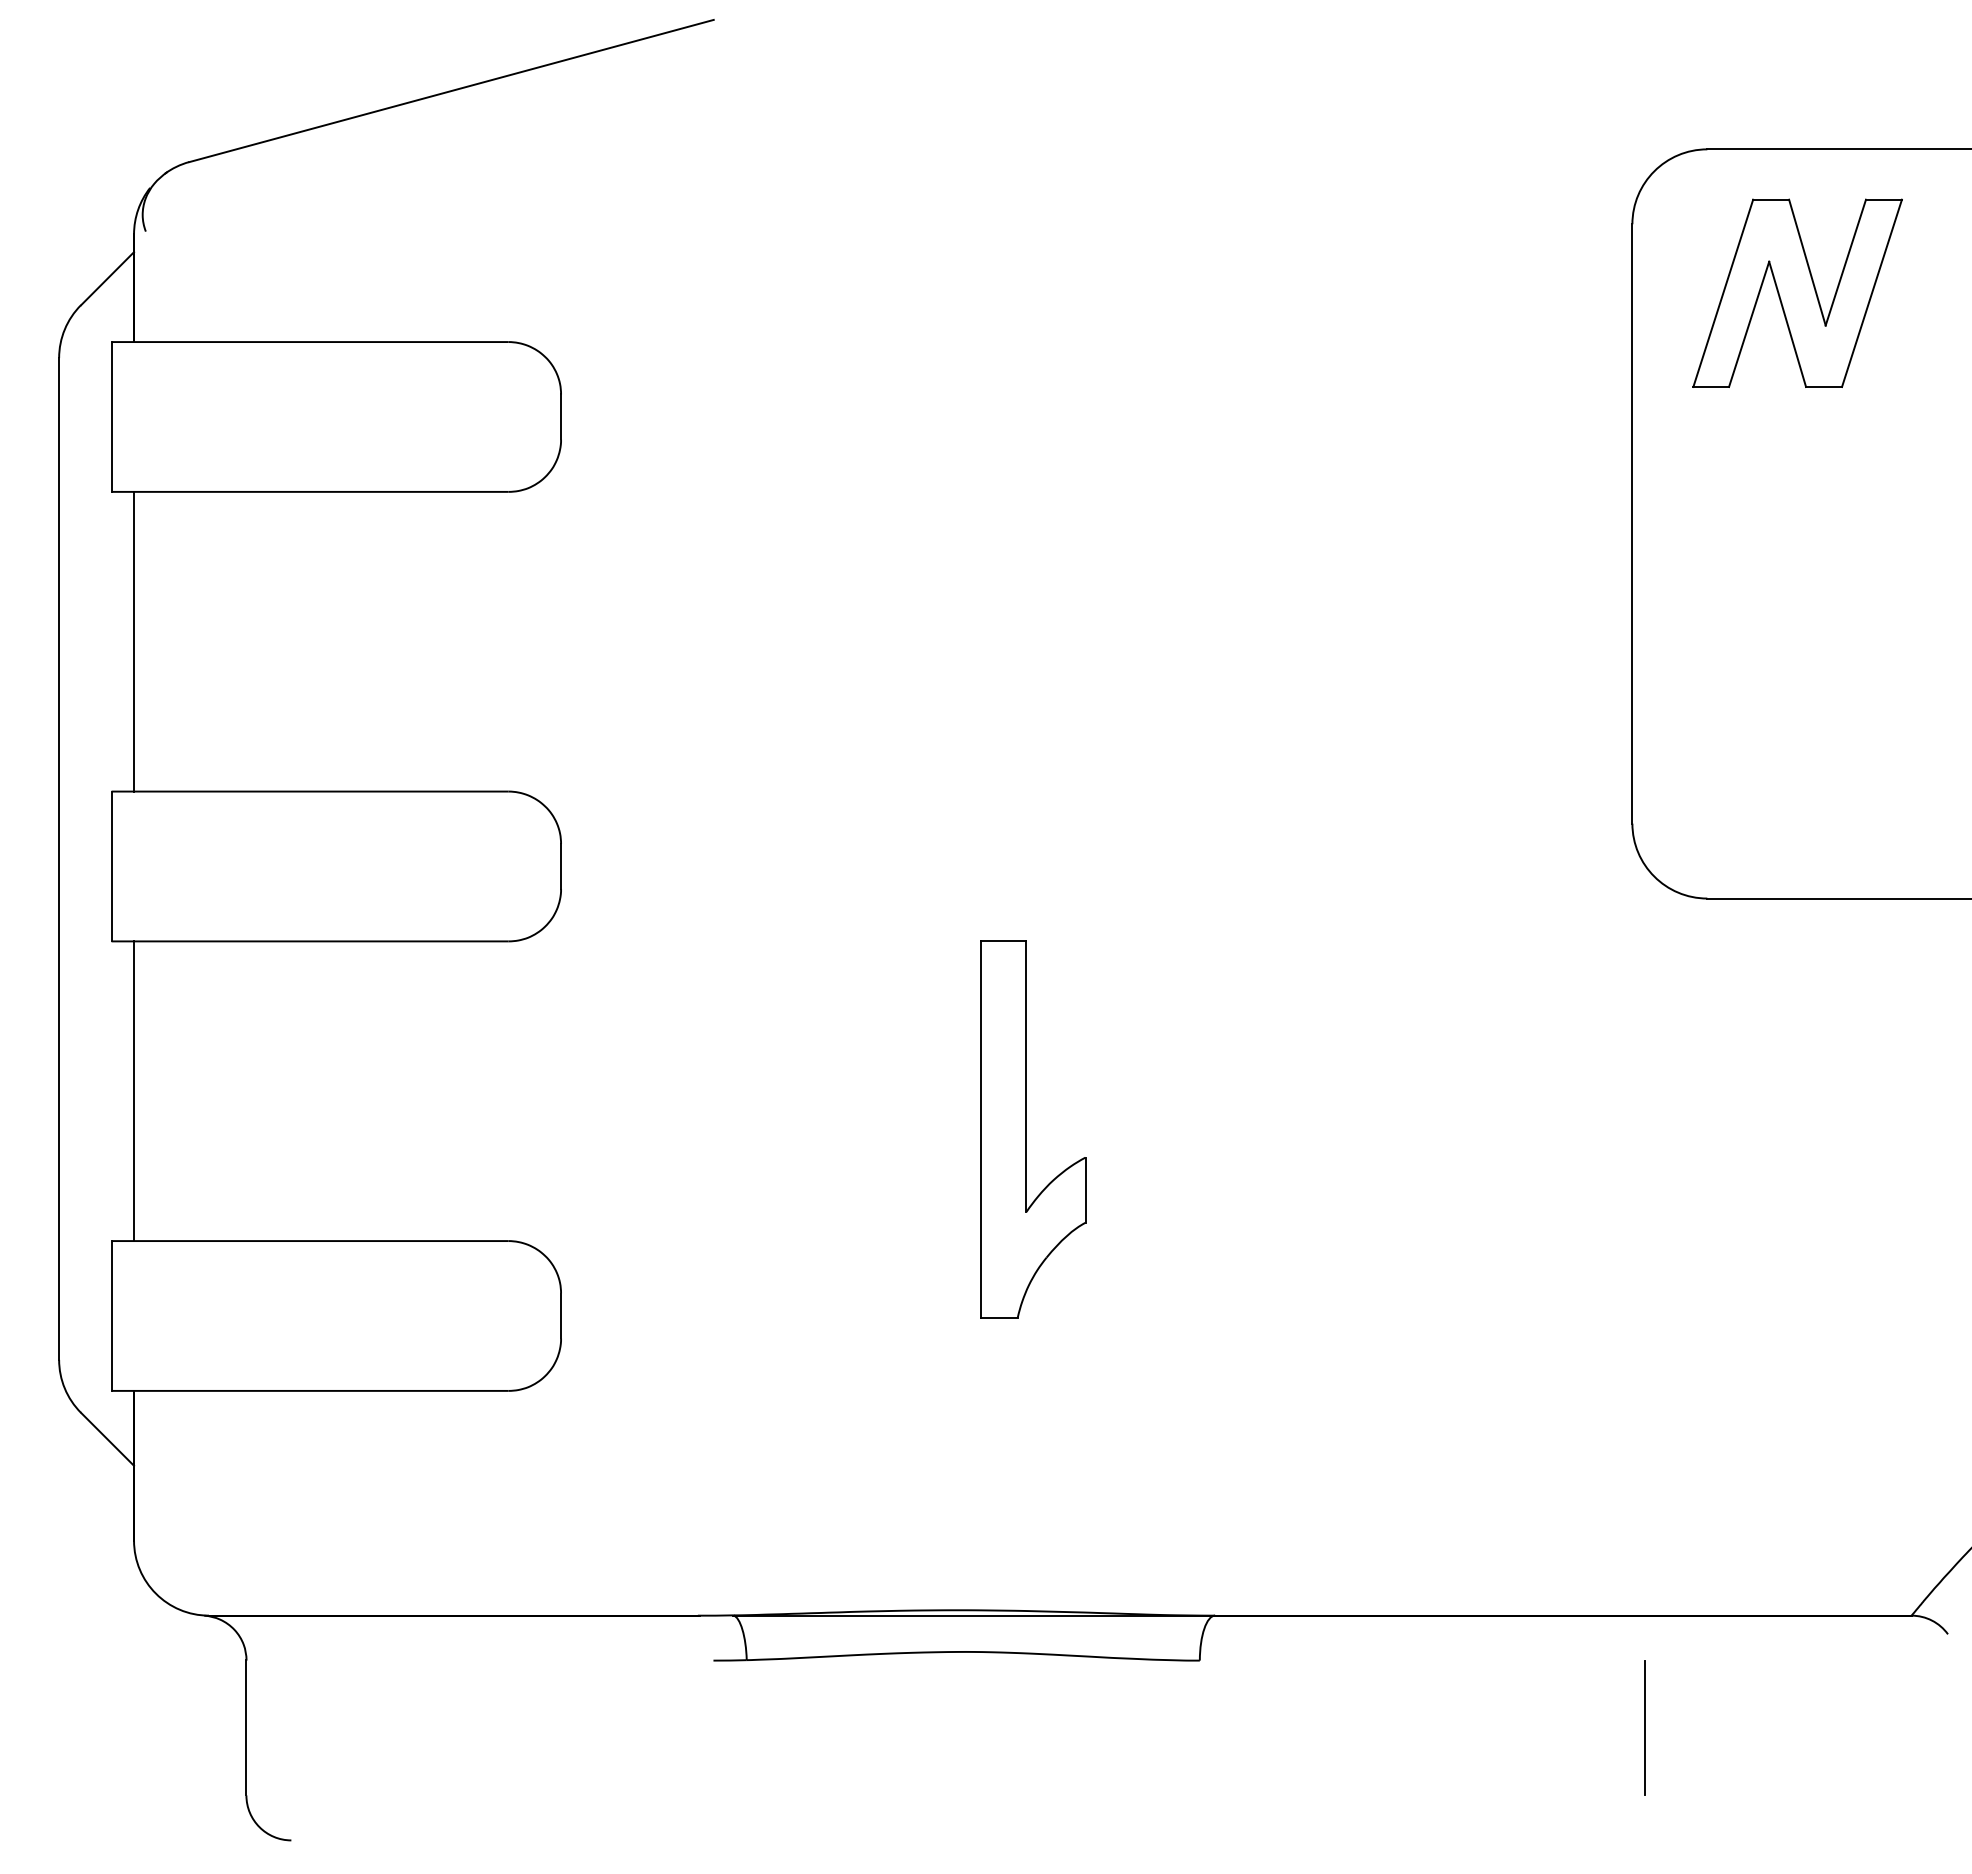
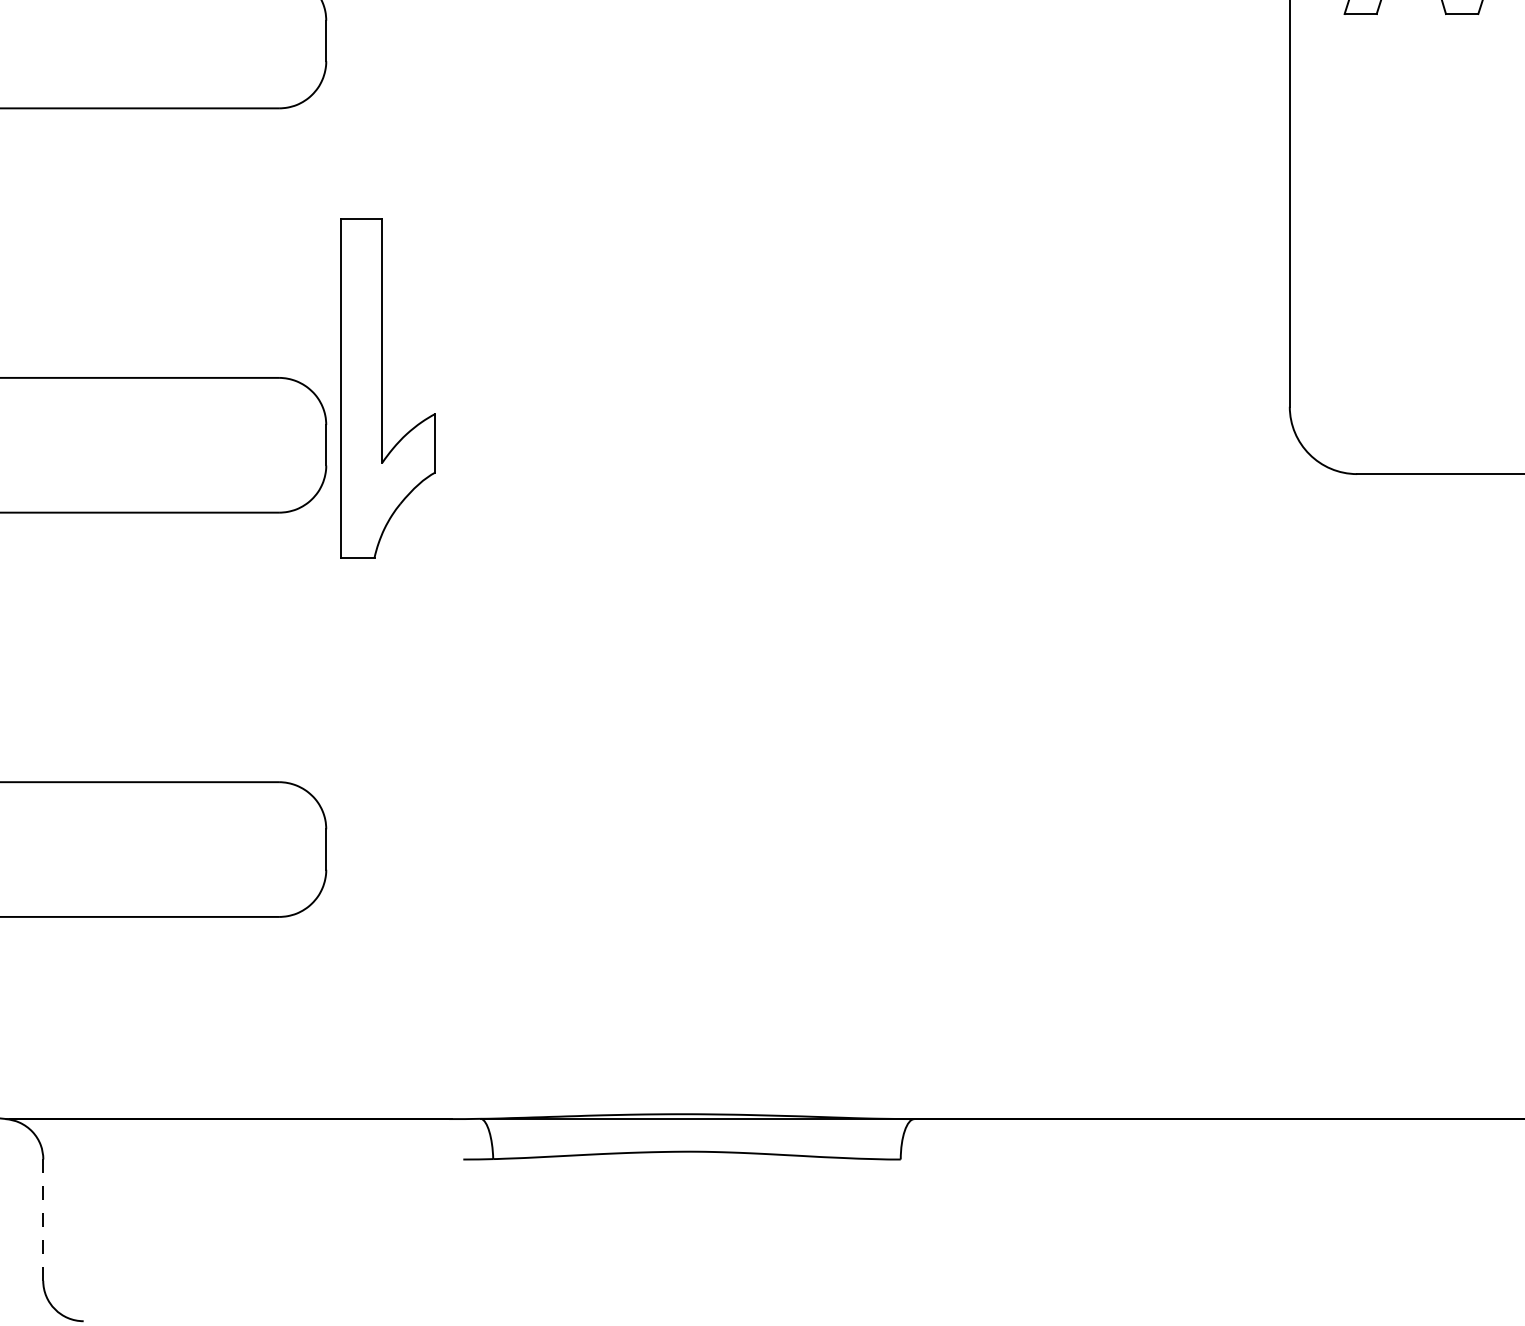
part: (1026, 1129) -> (382, 388), moved
line: (246, 1727) -> (43, 1219), solid -> dashed
line: (1644, 1727) -> (1300, 1219), removed

